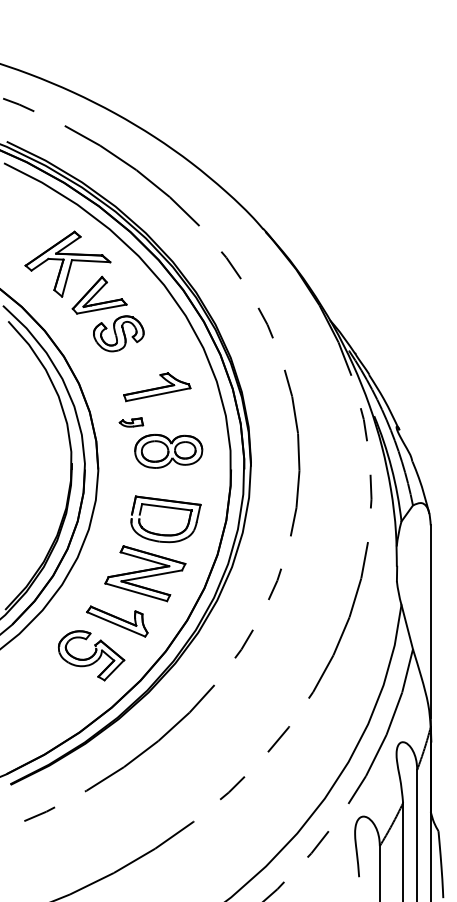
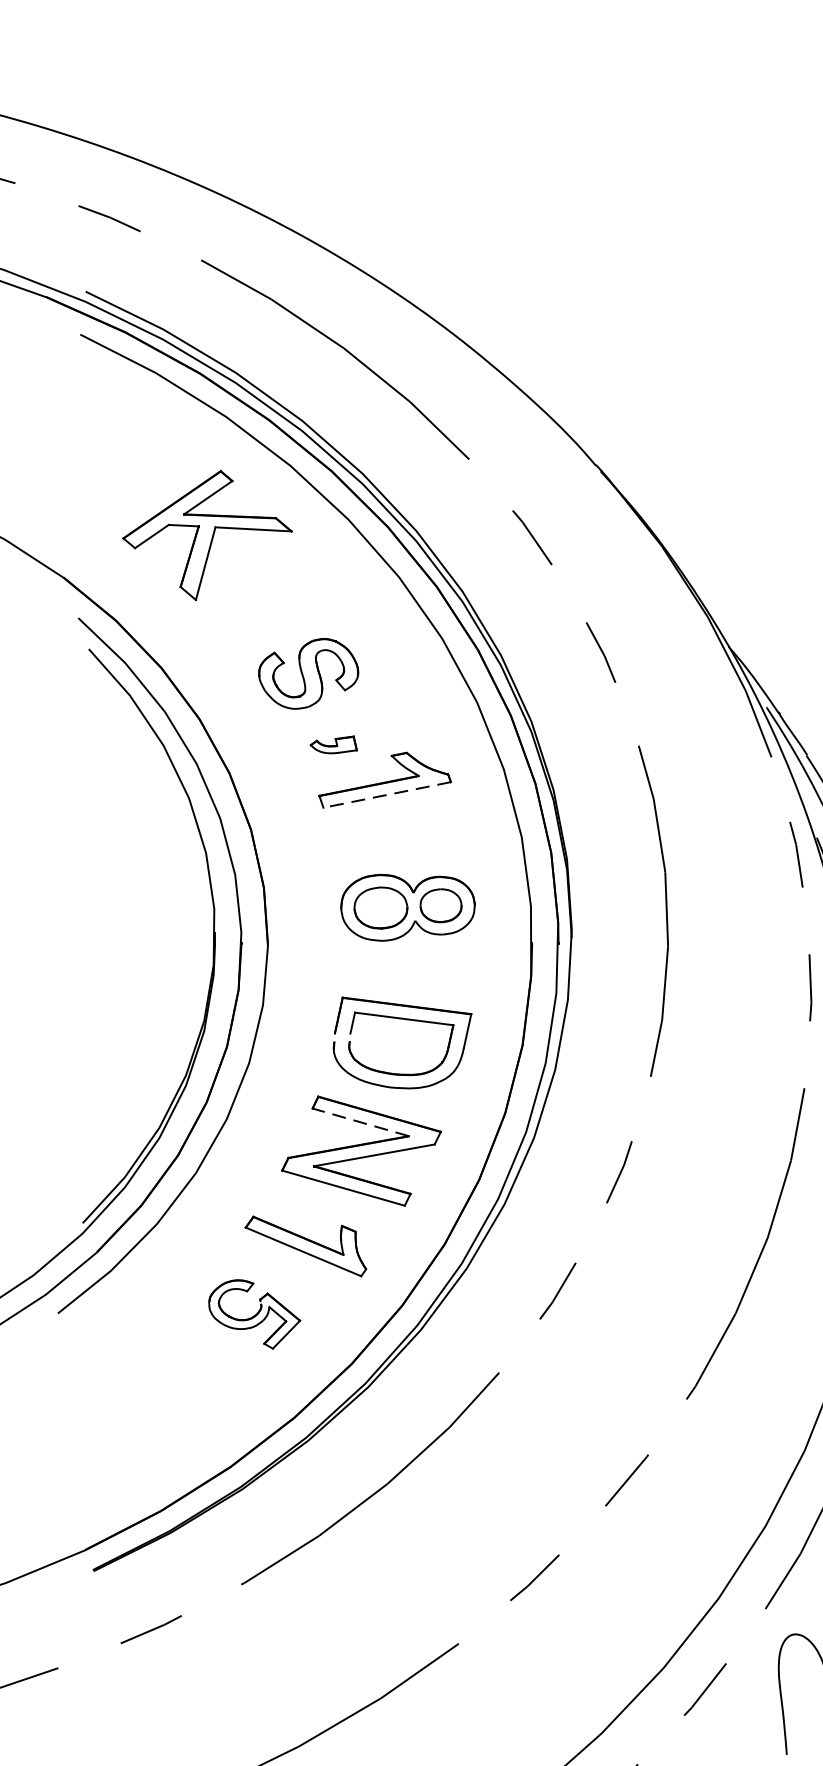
part: (99, 294) -> (270, 595), removed
line: (158, 394) -> (387, 794), solid -> dashed
part: (131, 422) -> (333, 744), moved
line: (144, 559) -> (359, 1122), solid -> dashed
part: (91, 655) -> (254, 1313), size x0.7

